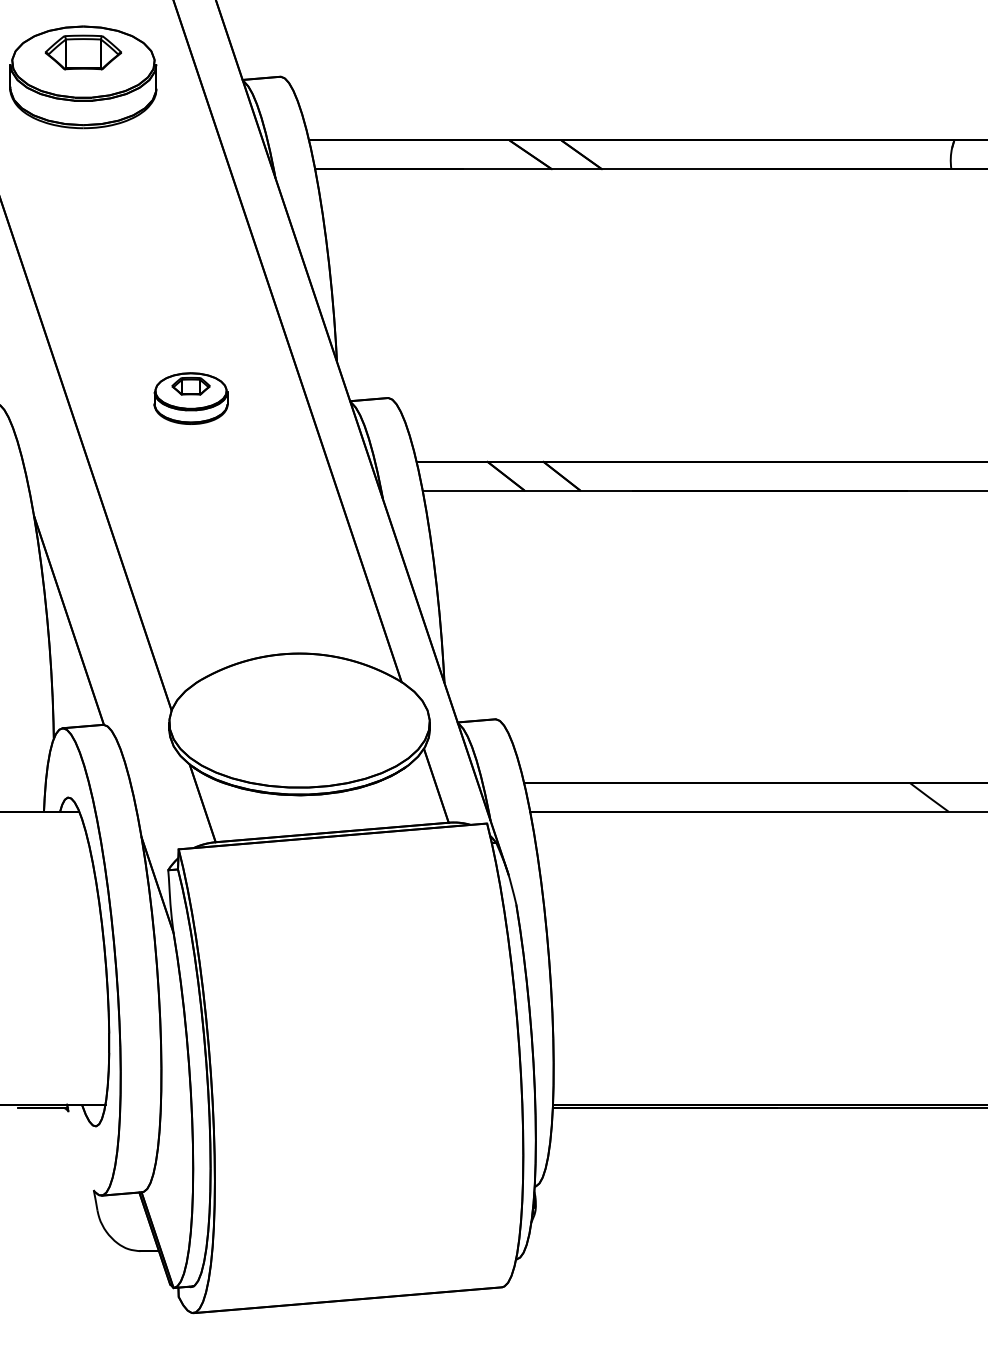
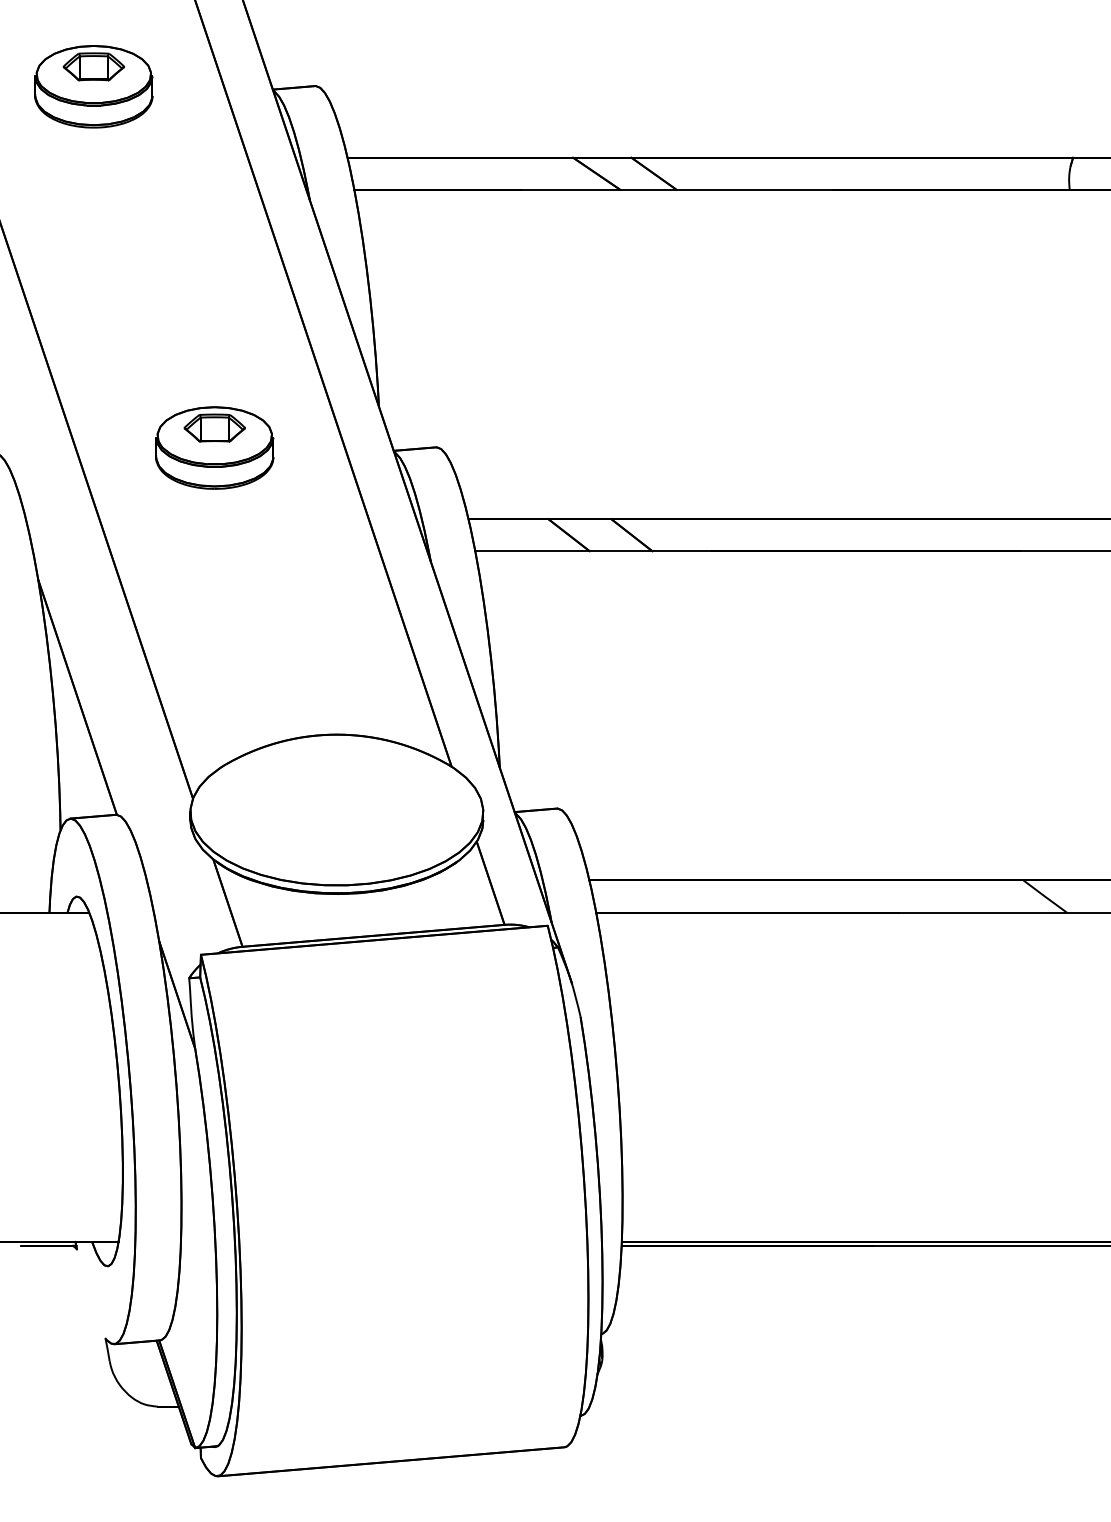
part: (83, 77) -> (93, 86), size x0.71
part: (190, 398) -> (214, 447), size x1.43

